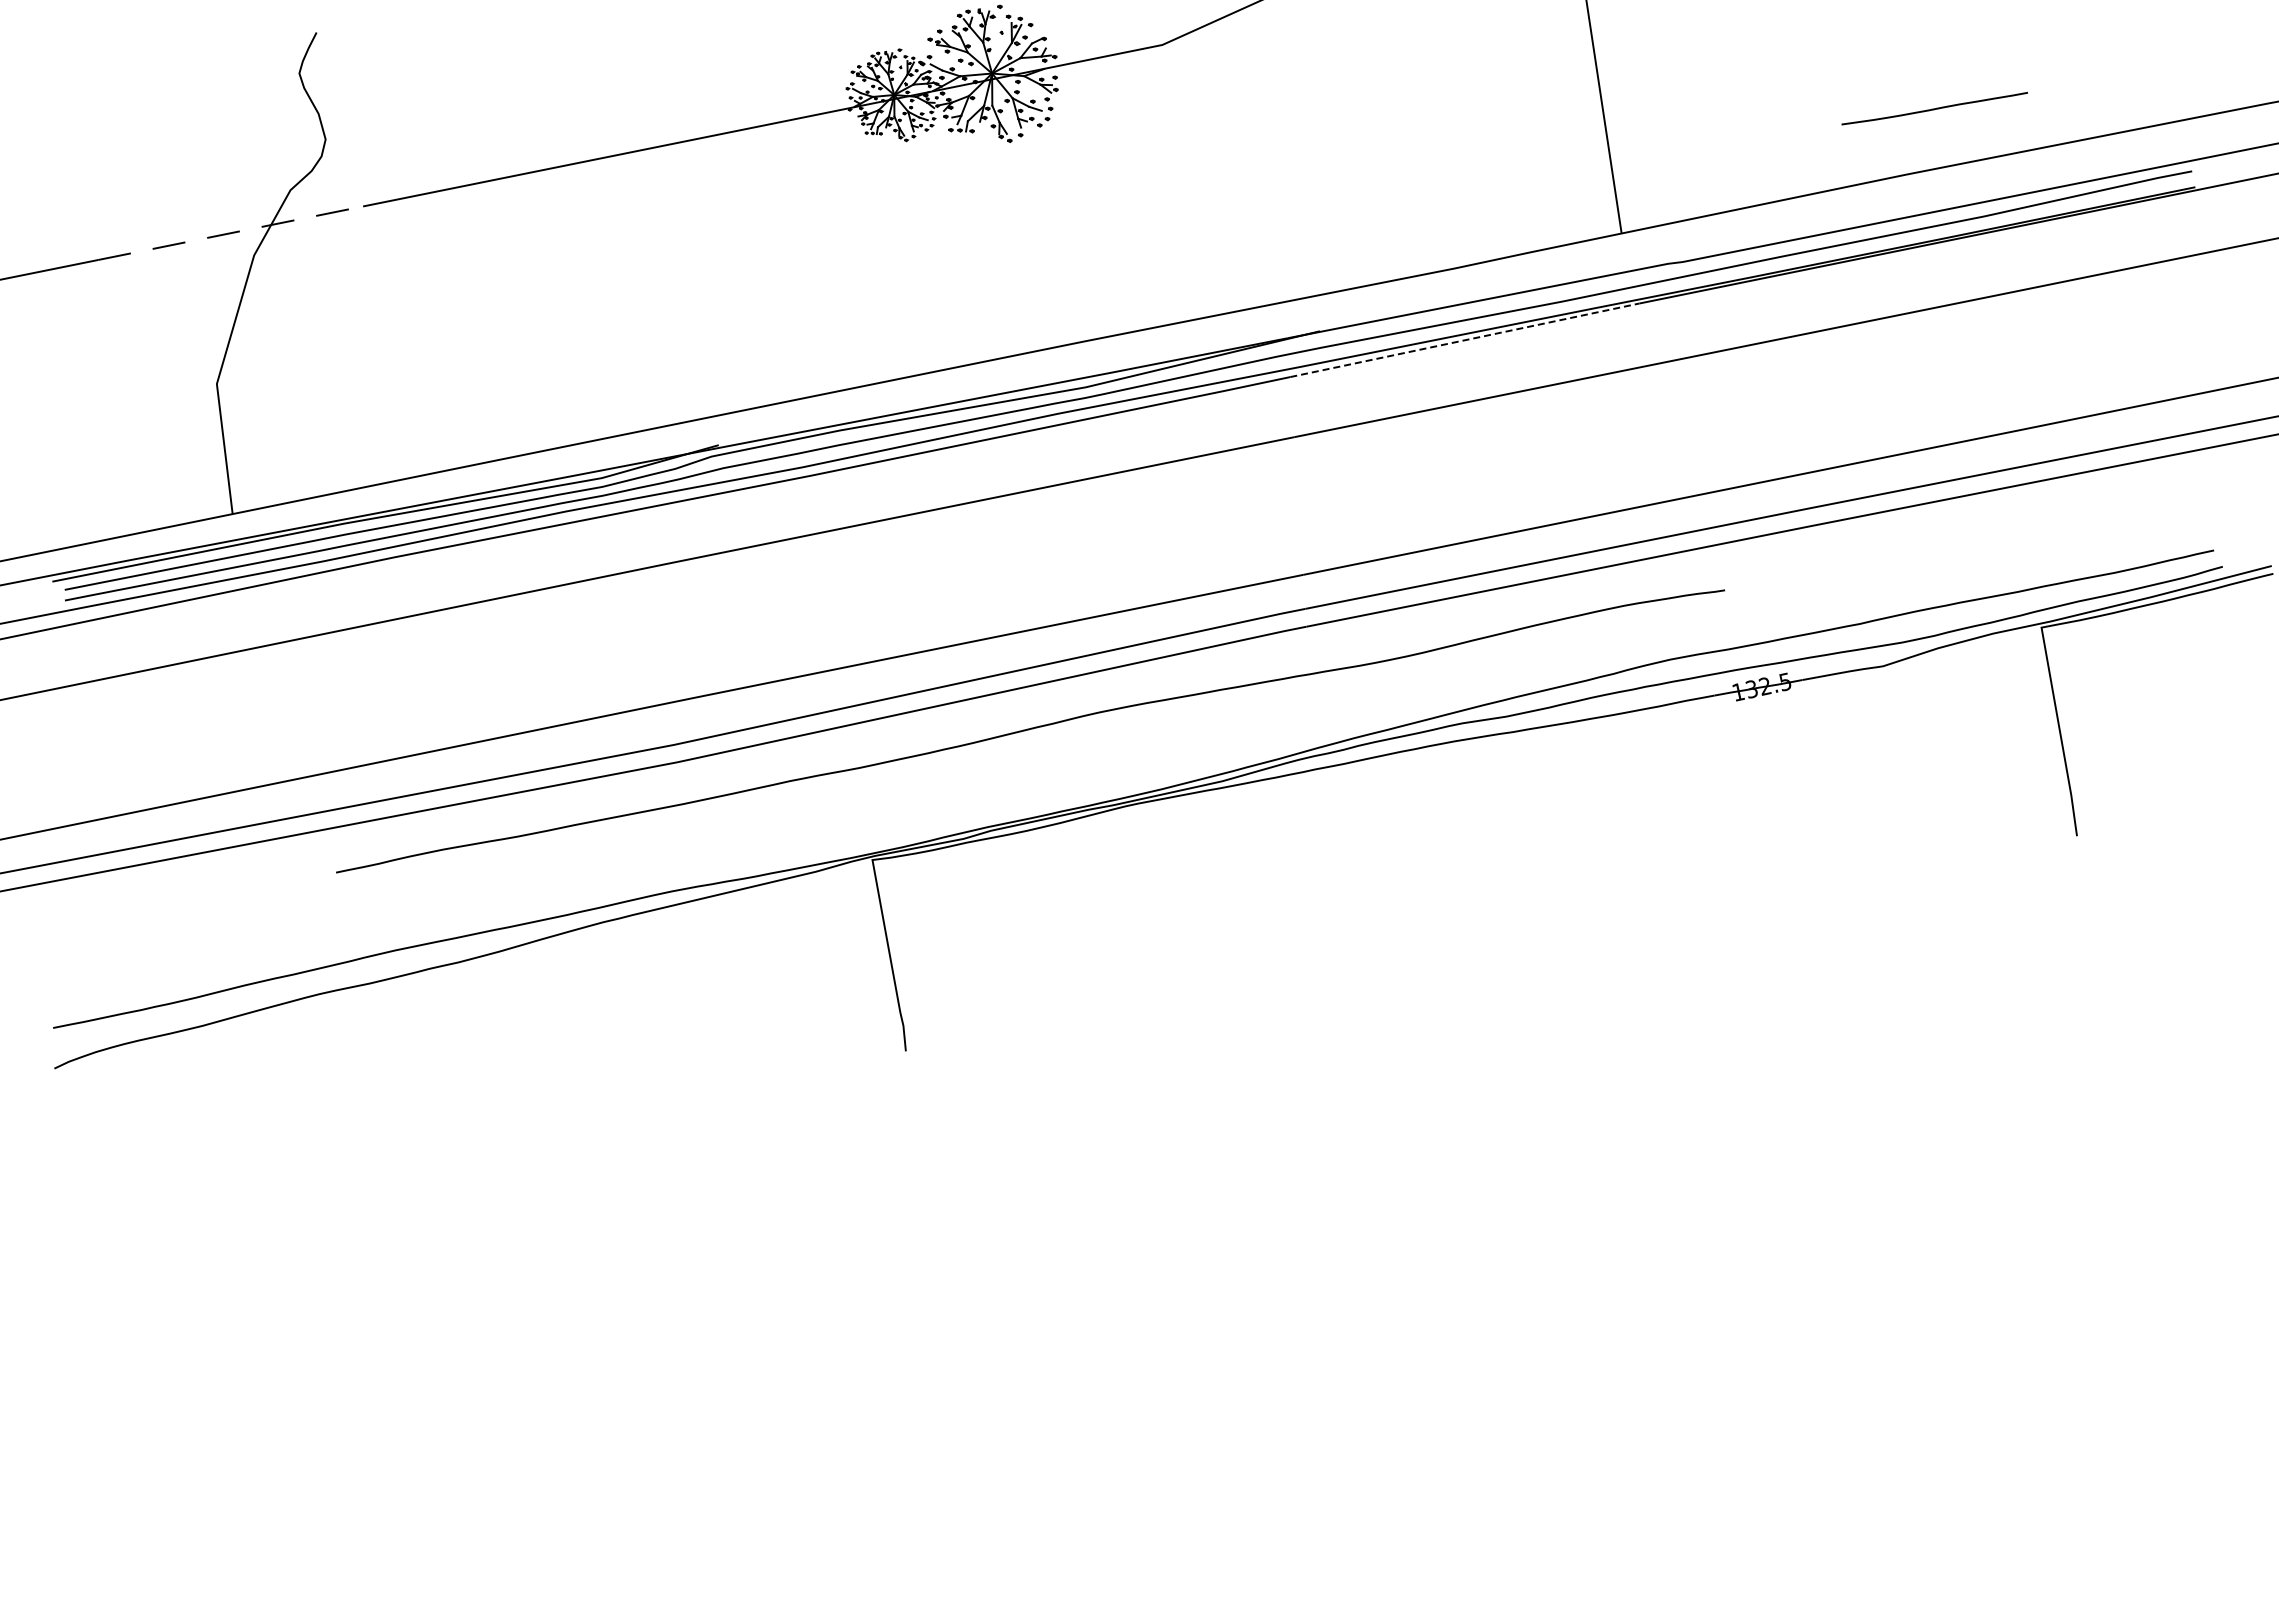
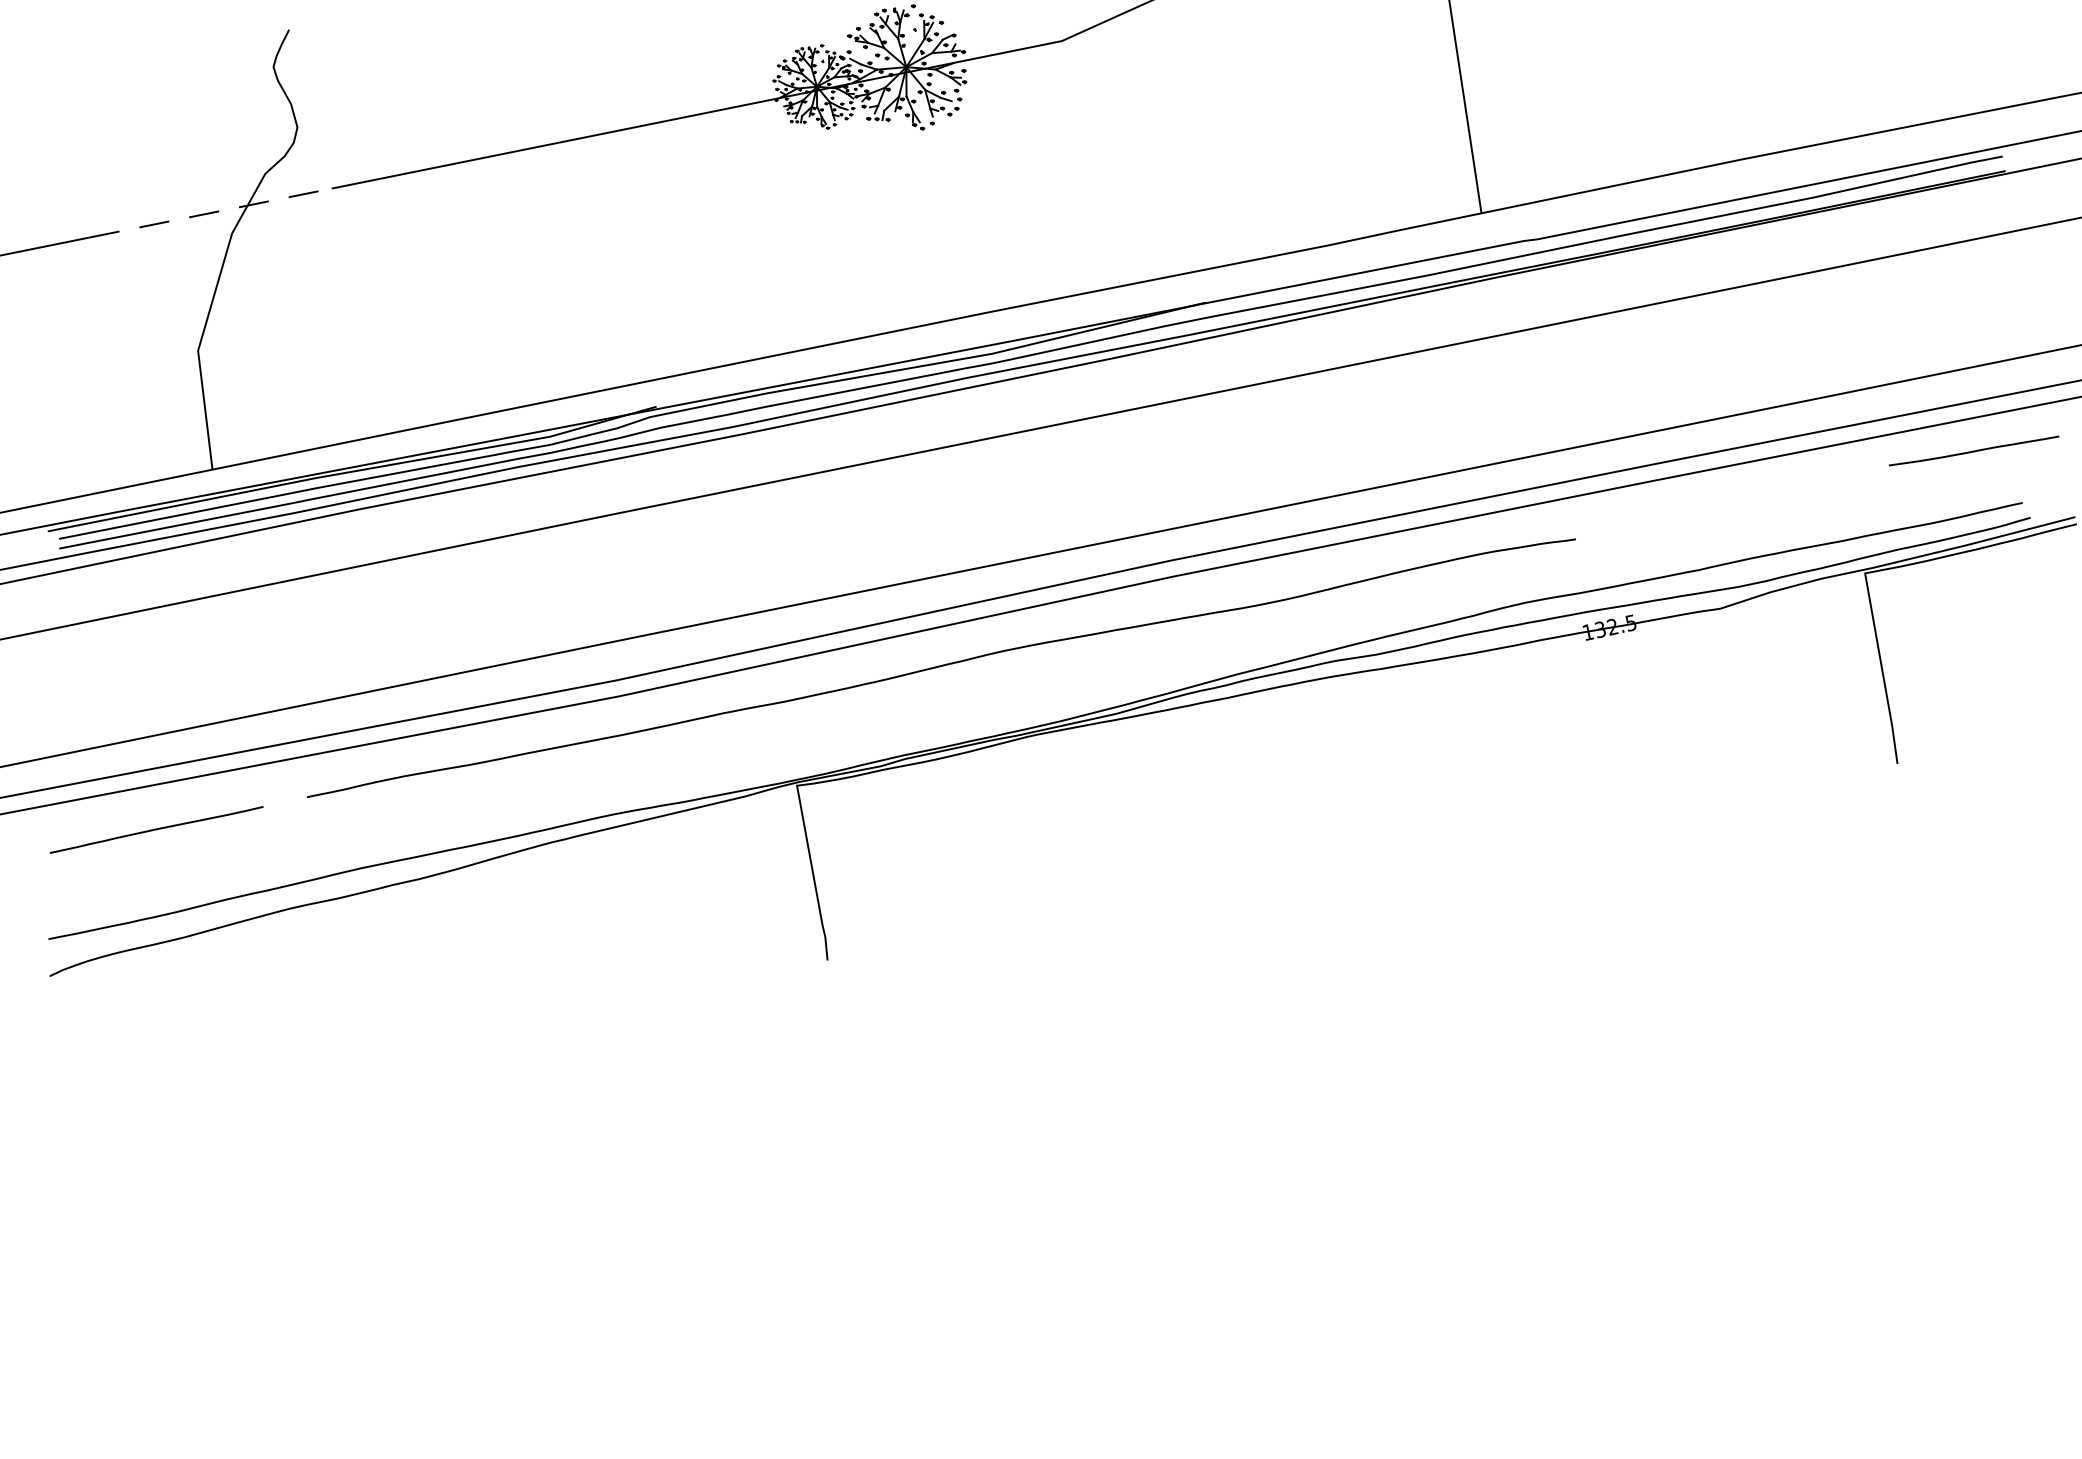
curve: (1934, 108) -> (1973, 450), moved
line: (1465, 340) -> (1338, 311), dashed -> solid
curve: (171, 908) -> (156, 829), added

